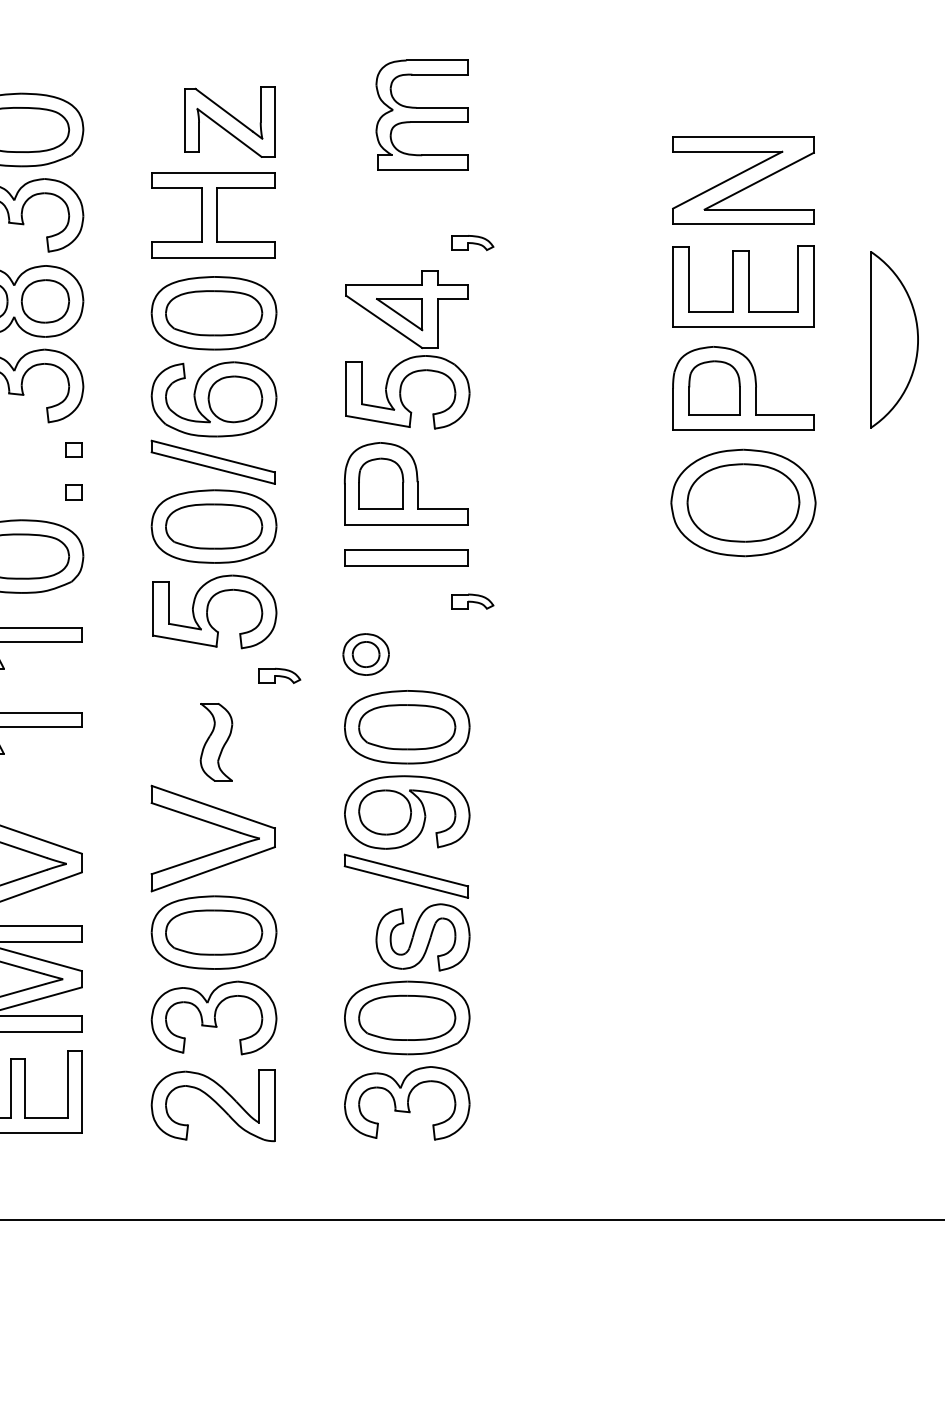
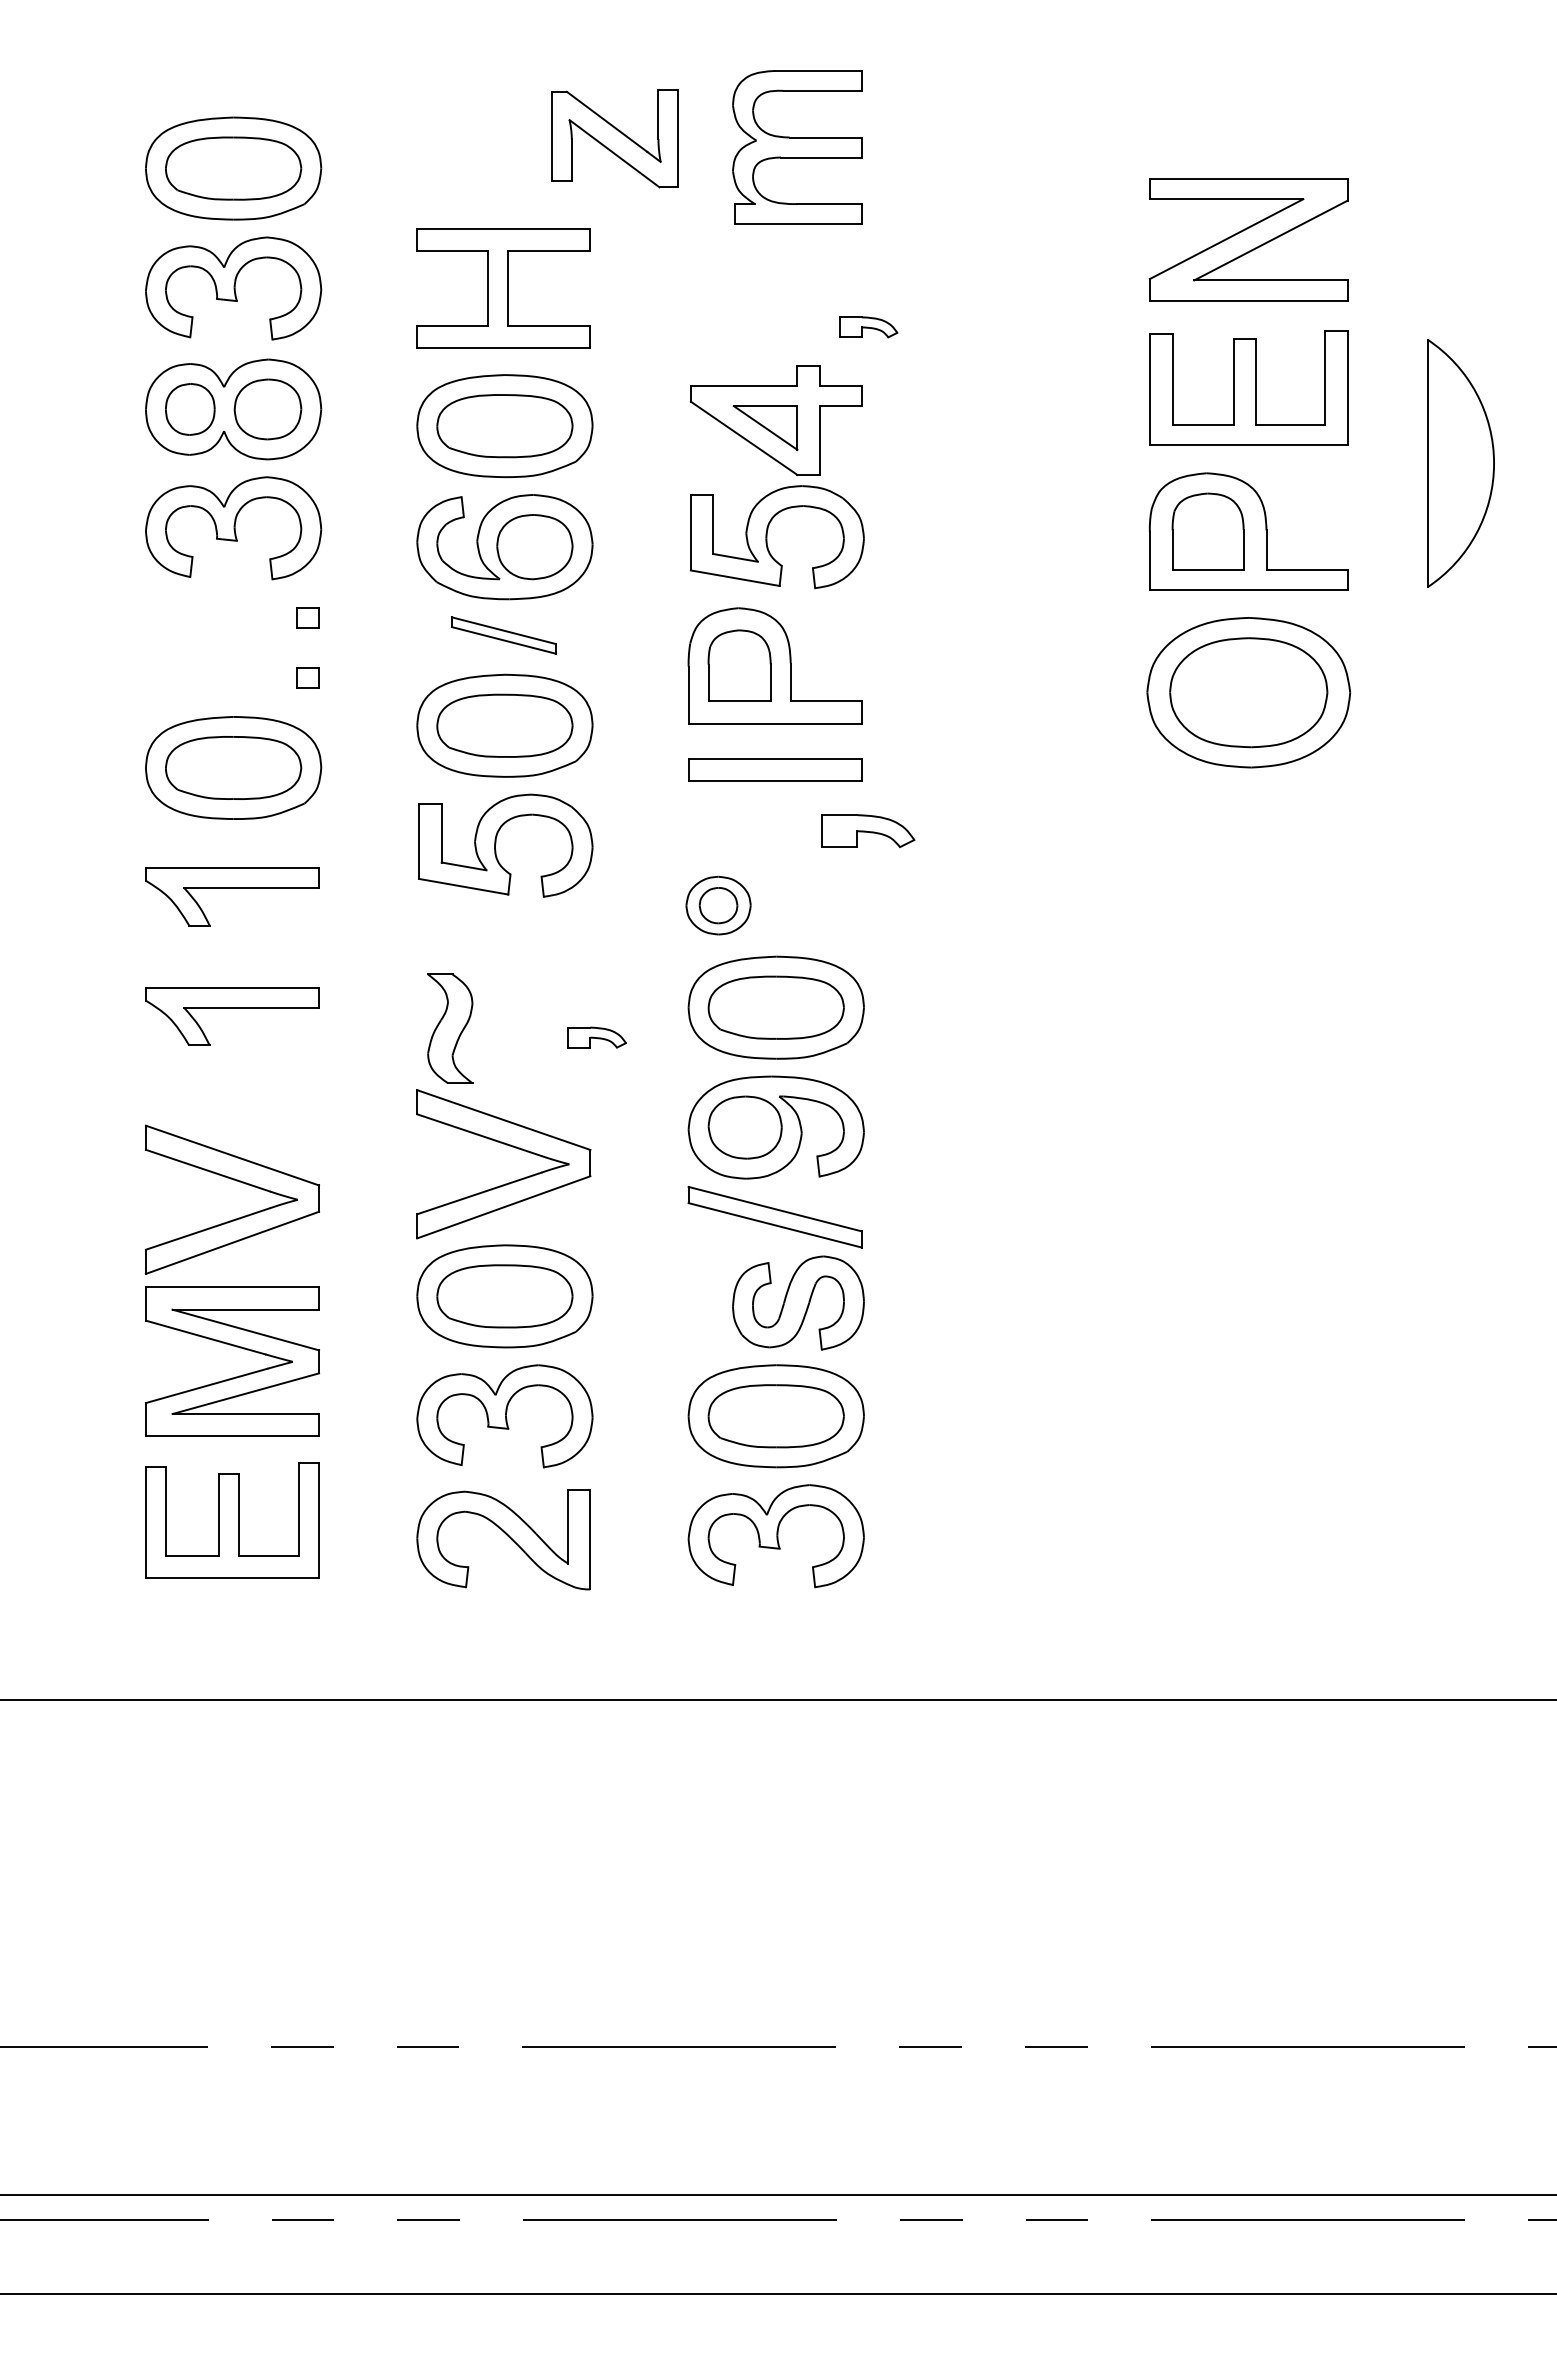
part: (229, 122) -> (614, 138), moved
part: (213, 462) -> (503, 635), size x0.6
part: (472, 601) -> (868, 831), size x1.6
part: (279, 675) -> (596, 1037), moved
part: (216, 741) -> (450, 1028), moved

